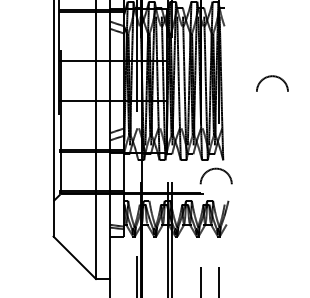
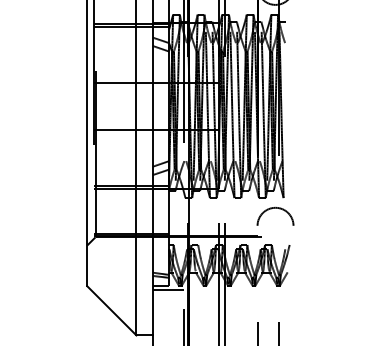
arc: (272, 76) -> (340, 101), removed
line: (122, 240) -> (167, 290), added

